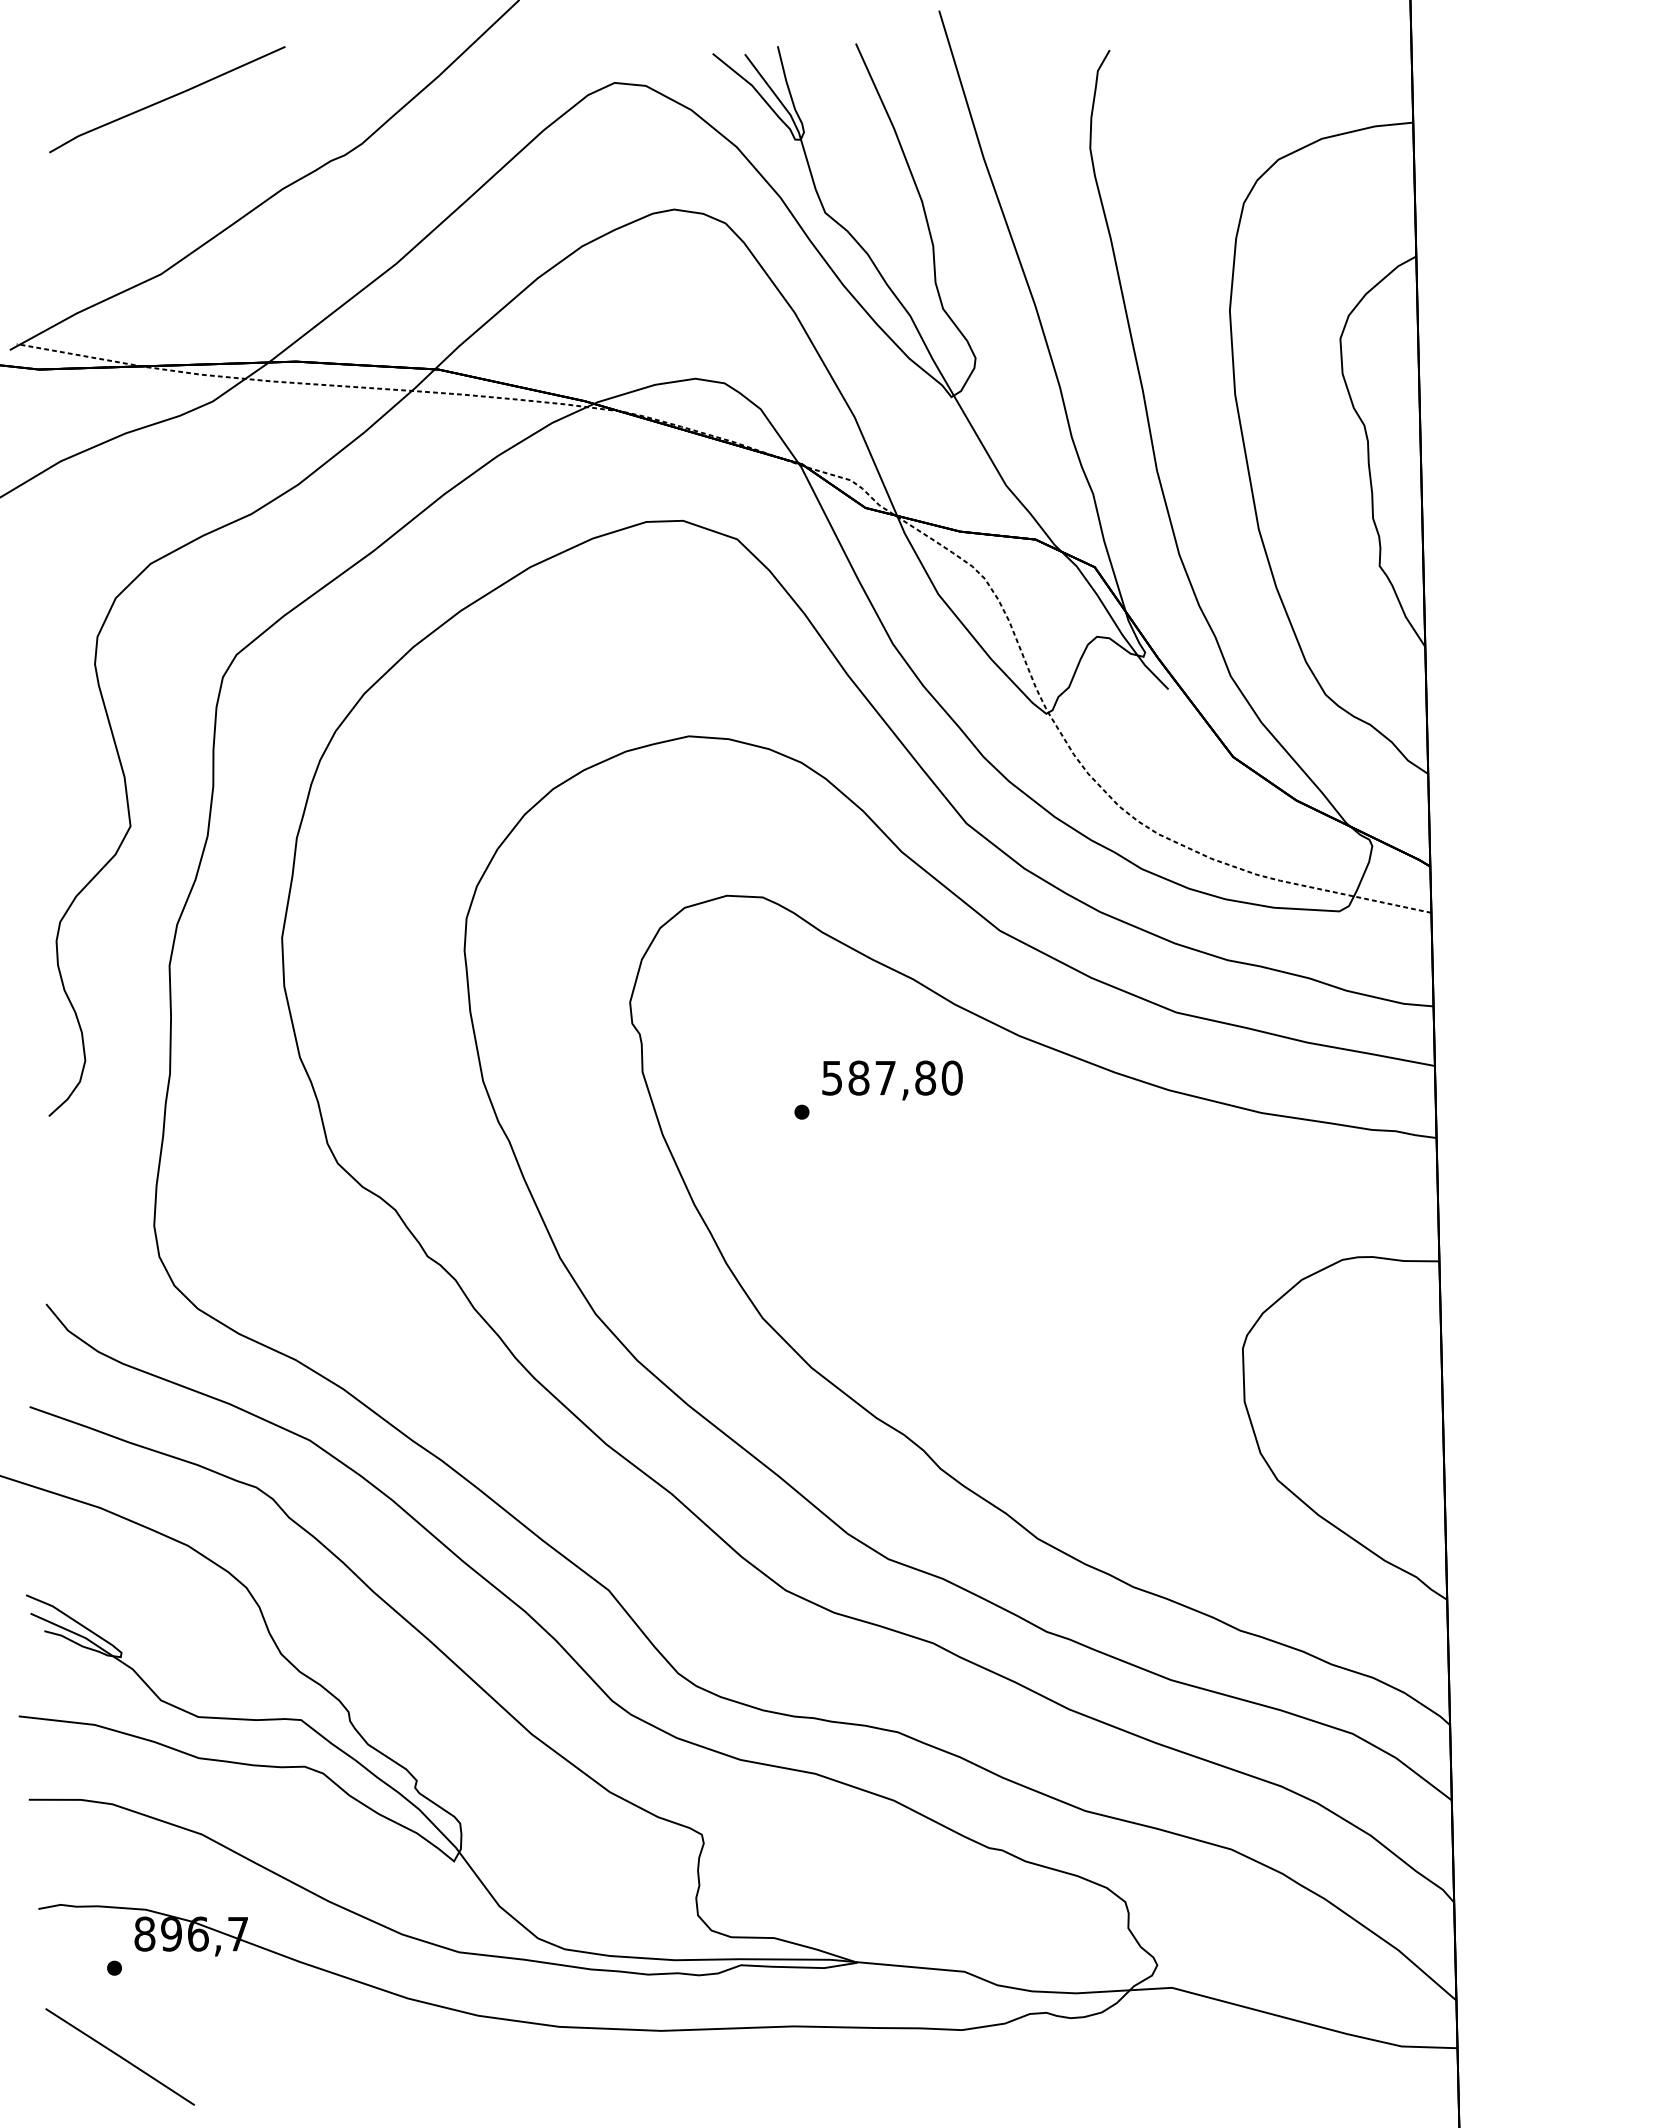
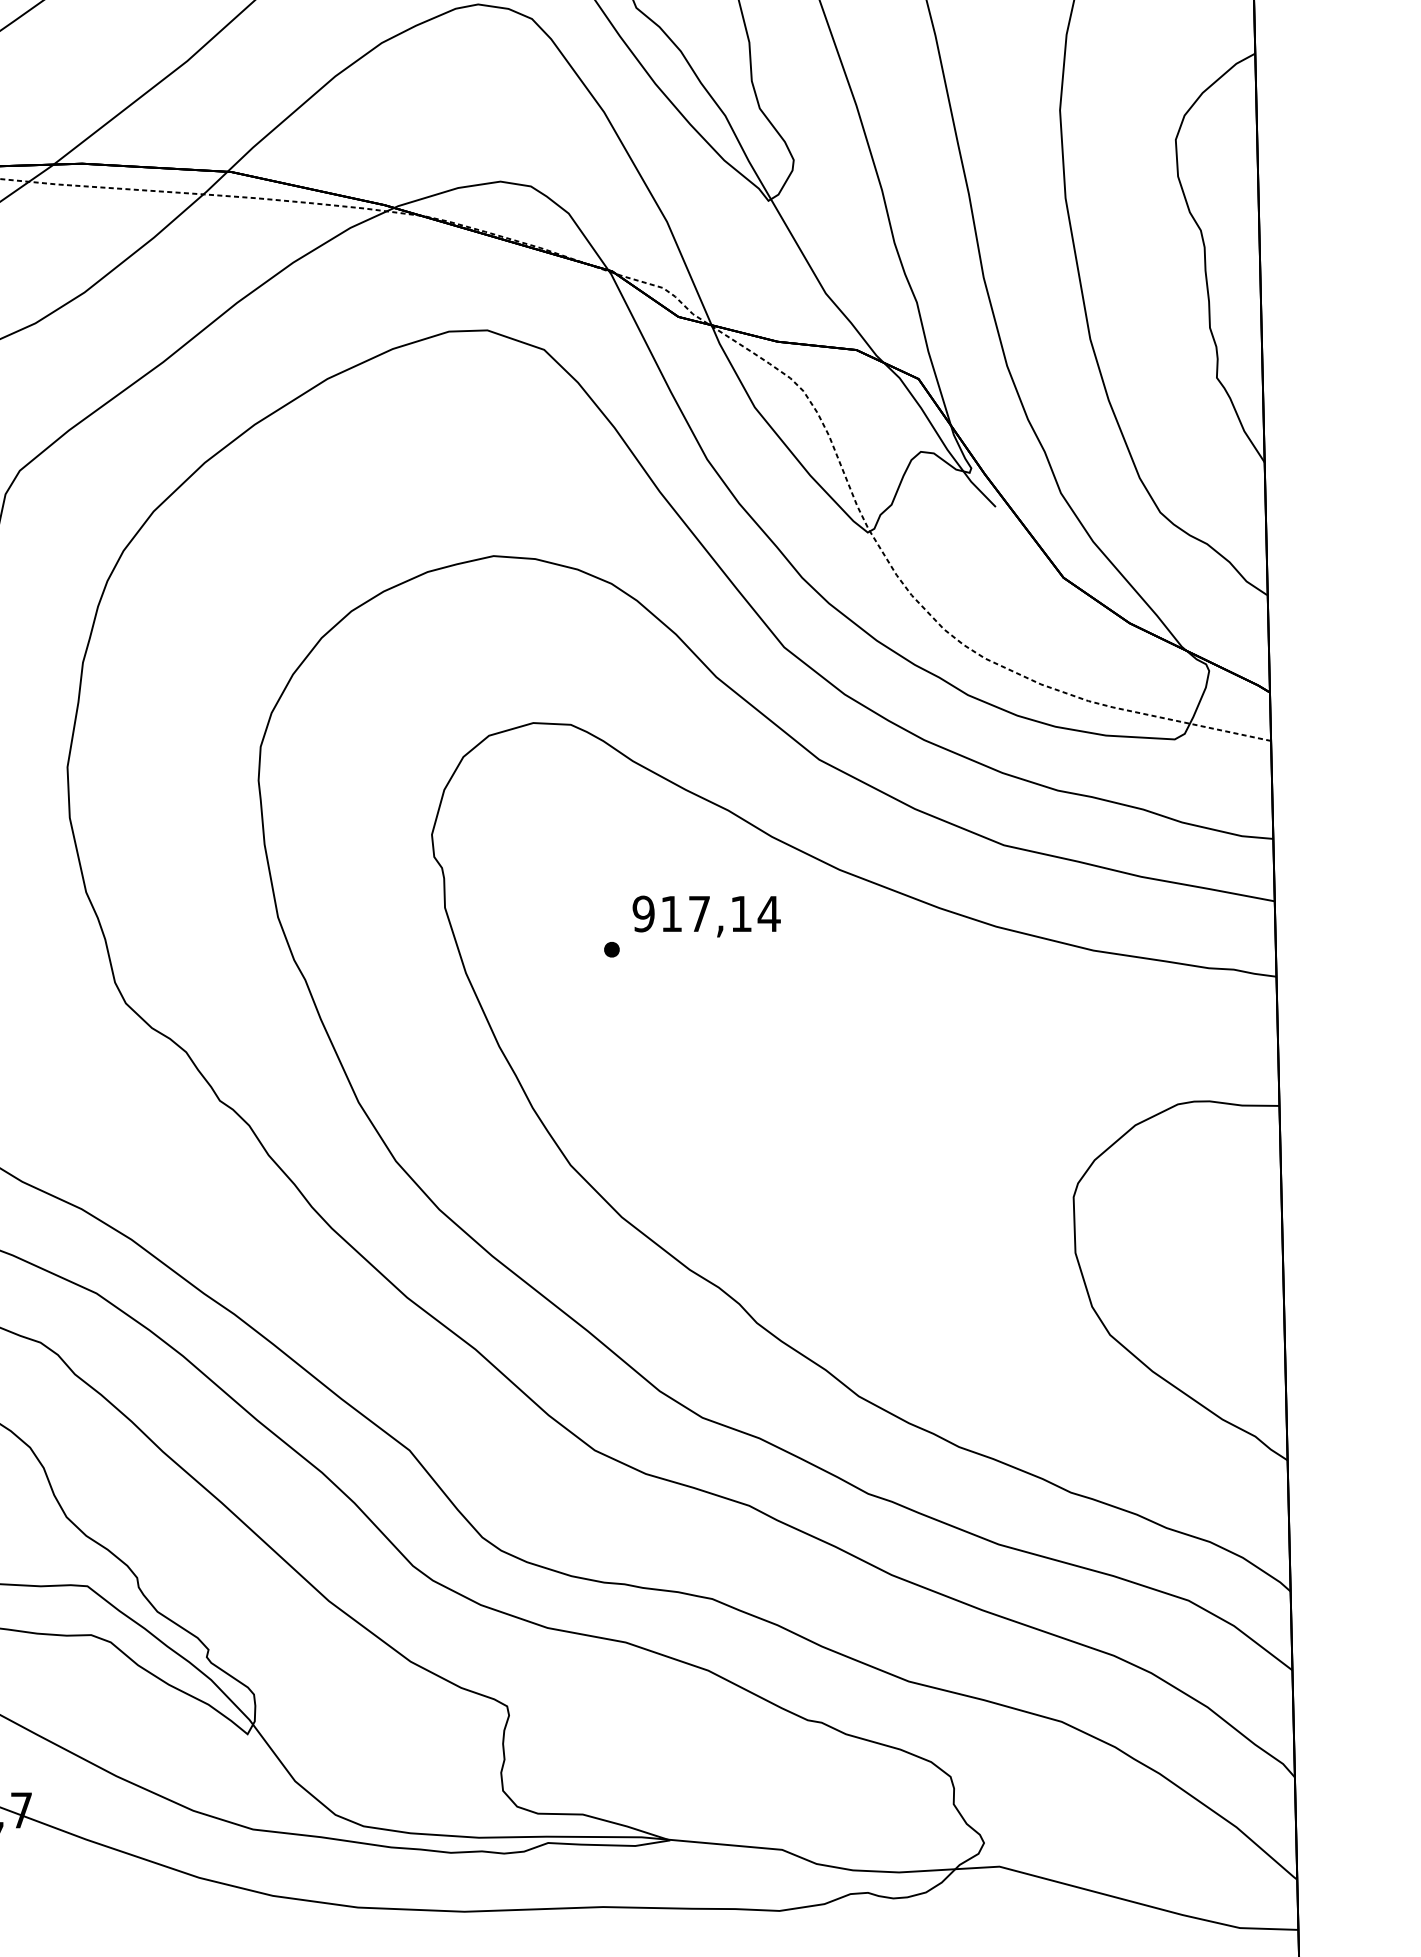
text: (892, 1077) -> (706, 913), 587,80 -> 917,14

